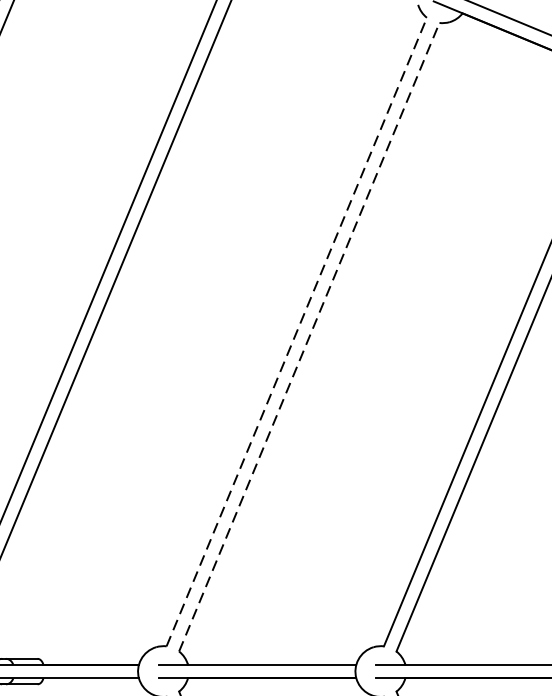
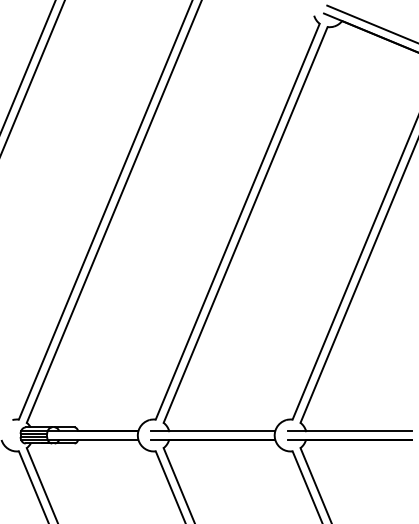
line: (296, 331) -> (237, 221), dashed -> solid
line: (309, 336) -> (245, 224), dashed -> solid

